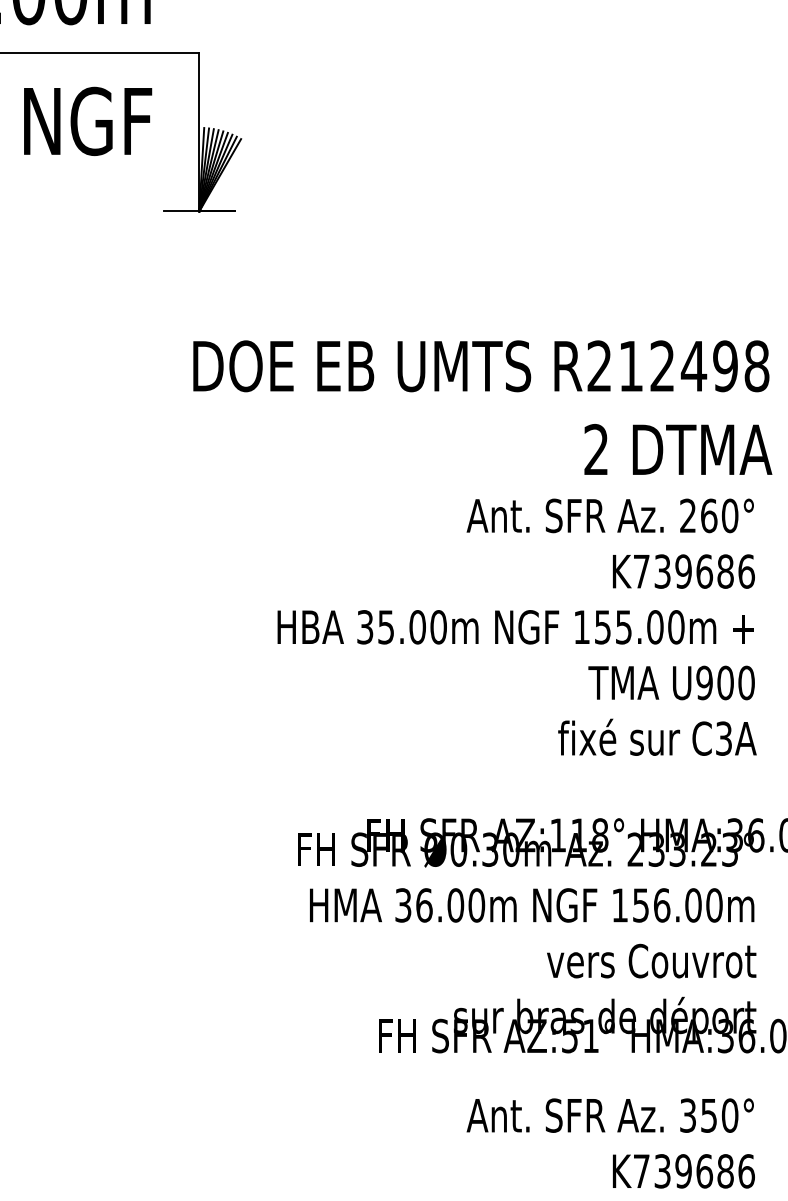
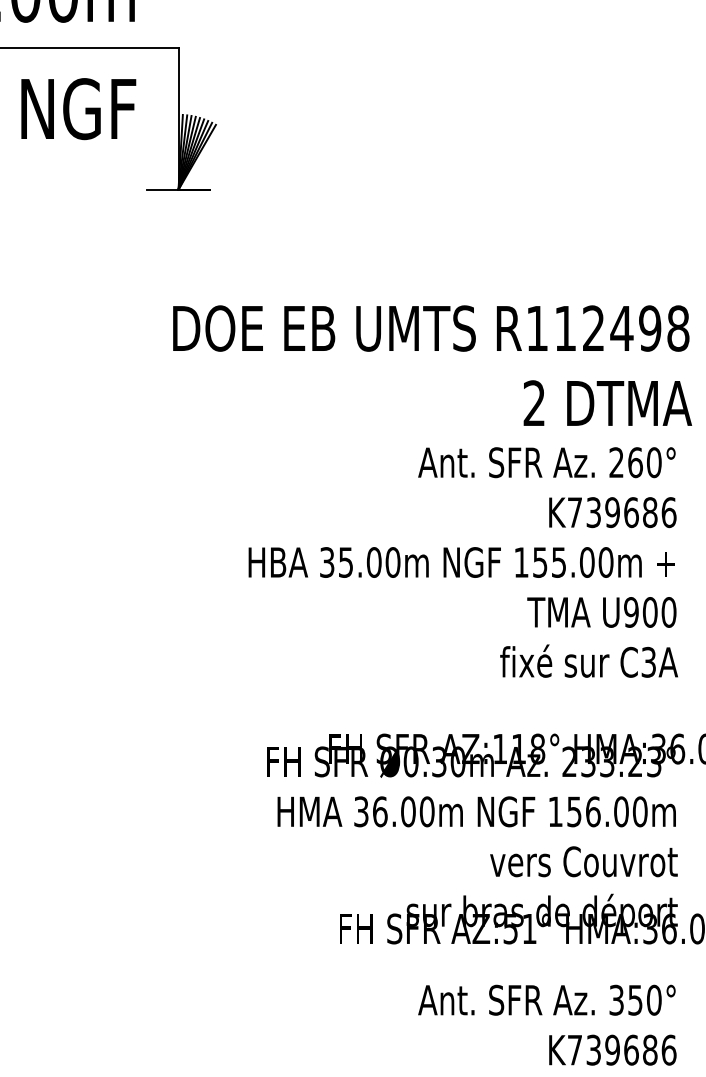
text: (598, 365) -> (536, 327), R212498 -> R112498

